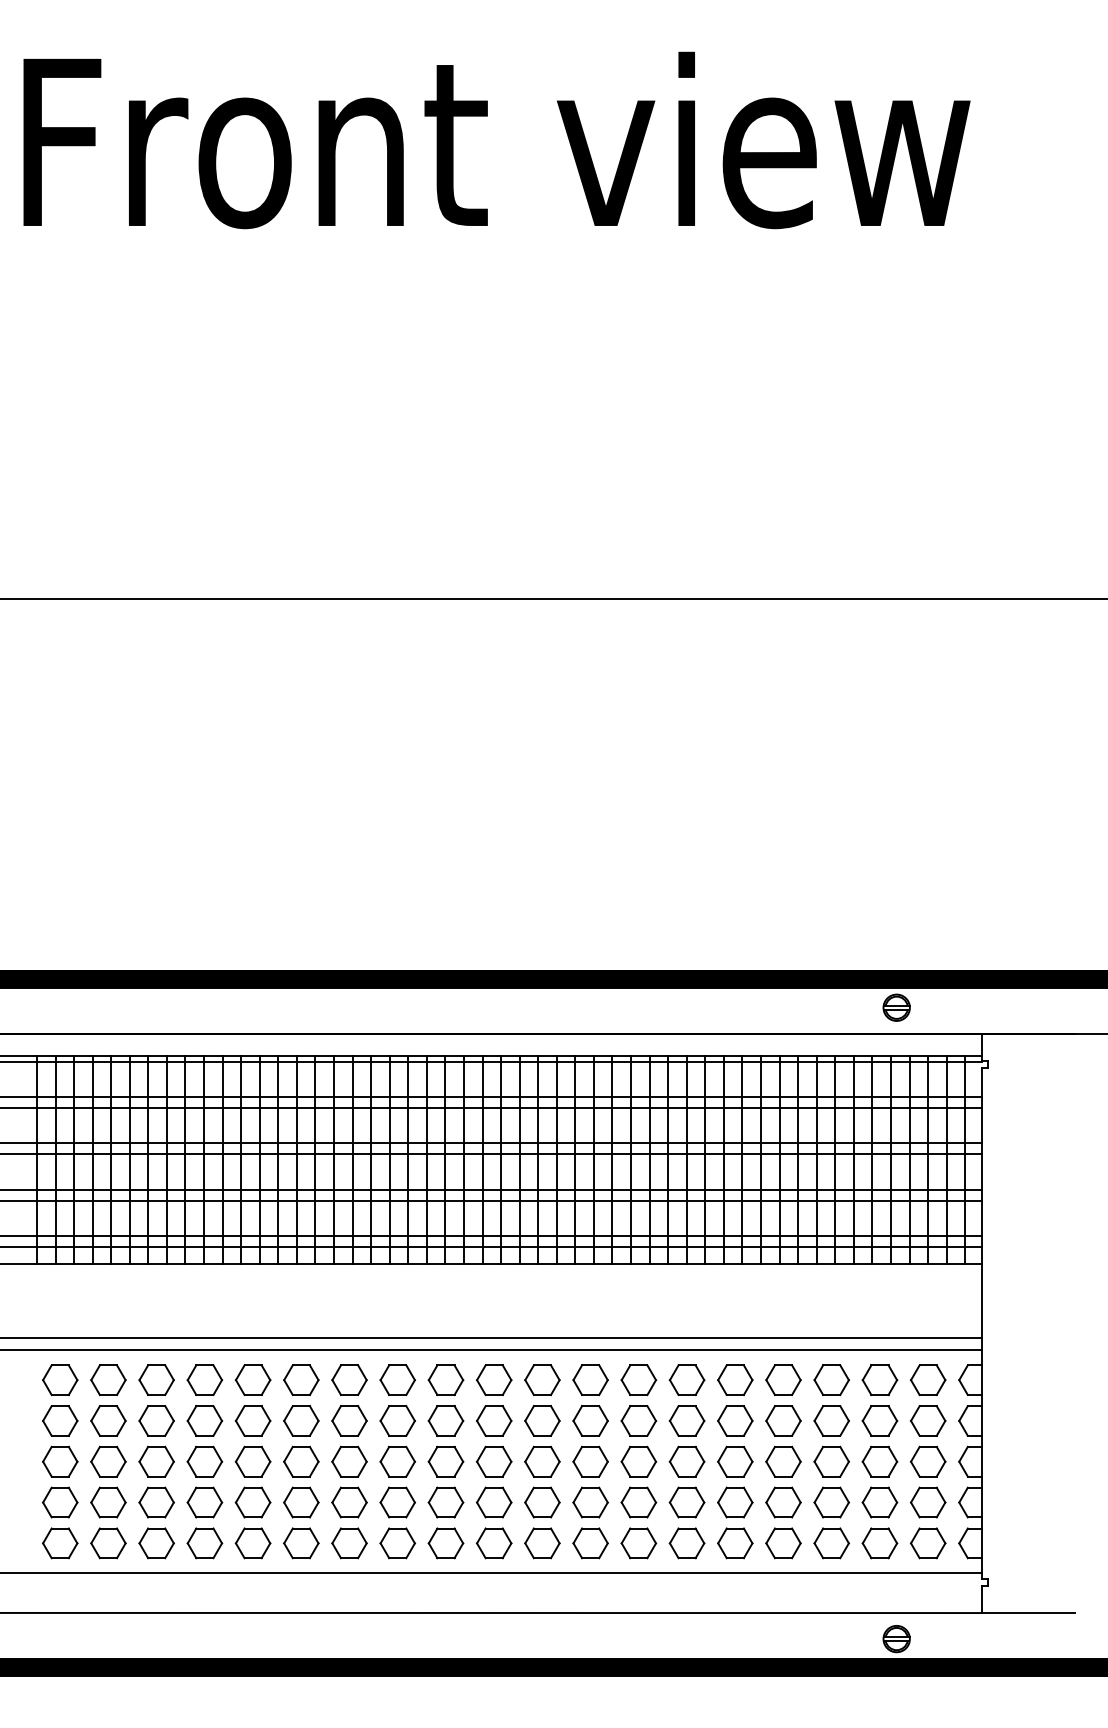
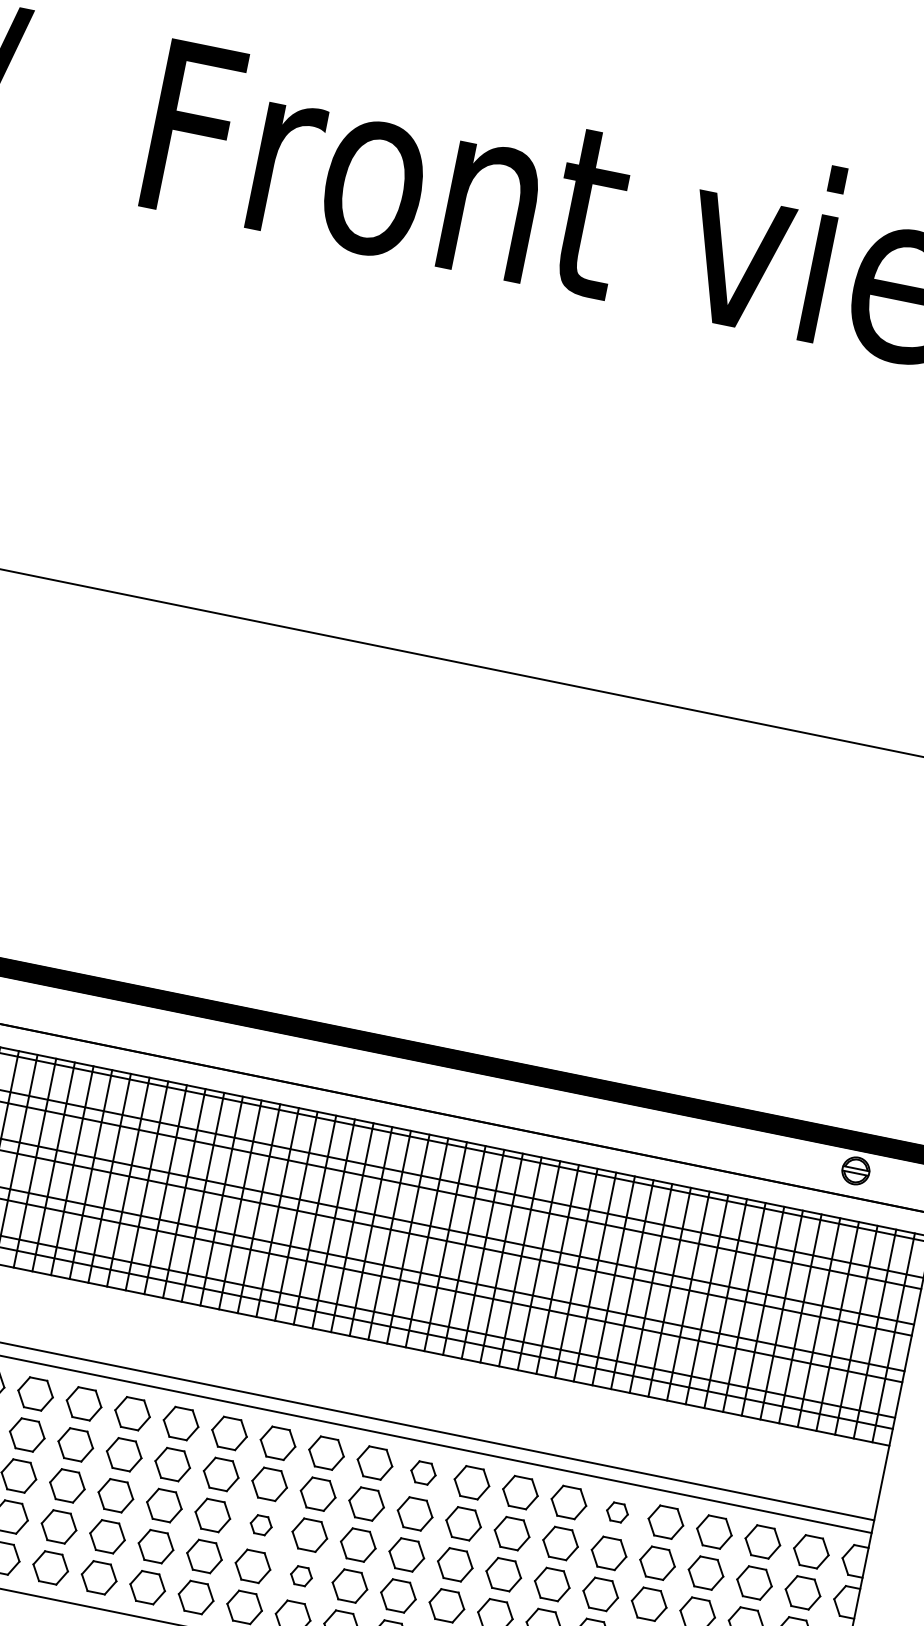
part: (542, 1380) -> (423, 1473), size x0.7
part: (735, 1380) -> (617, 1512), size x0.6
part: (397, 1461) -> (261, 1525), size x0.6
part: (445, 1502) -> (301, 1576), size x0.6

